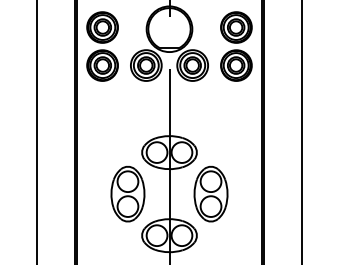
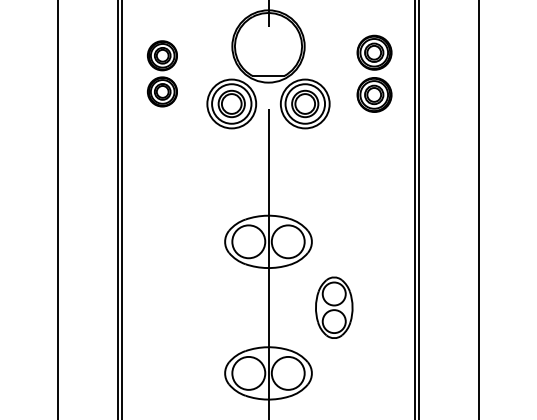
part: (102, 46) -> (162, 73), size x0.6
part: (236, 46) -> (374, 73), size x0.7
part: (127, 194) -> (201, 308), removed
part: (210, 194) -> (333, 308), size x0.7

